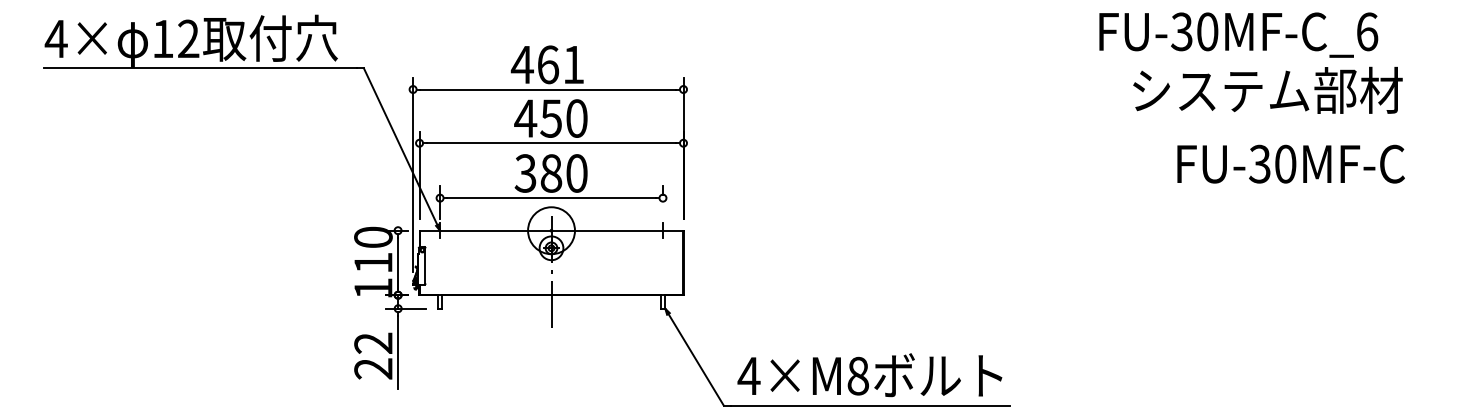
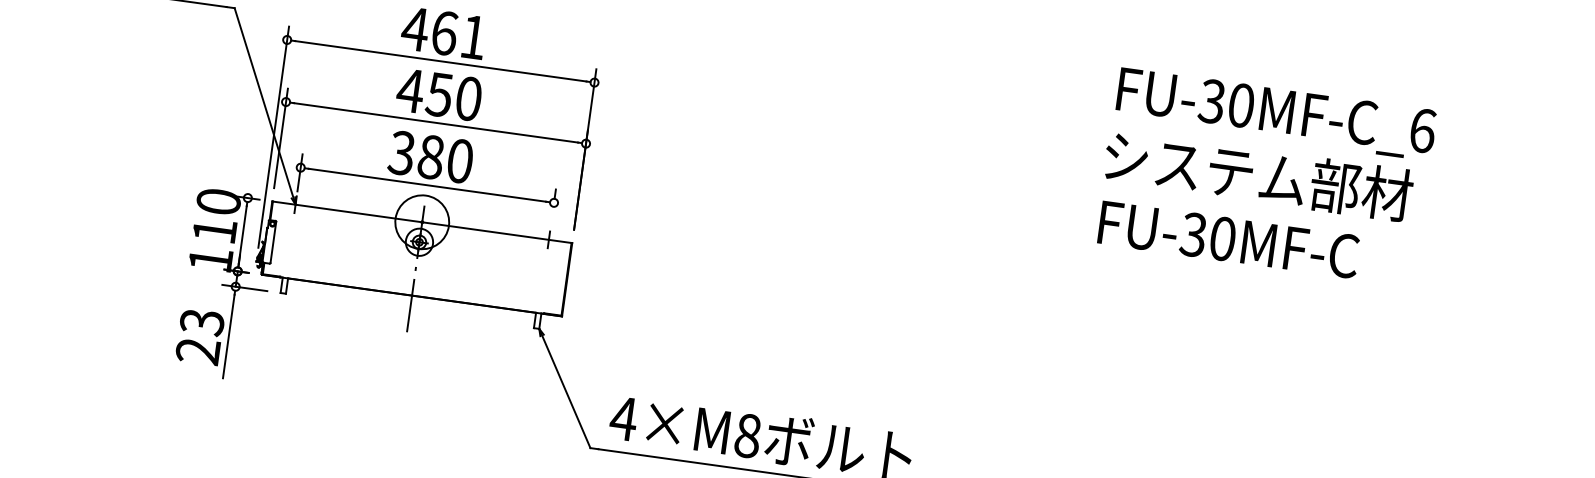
text: (1238, 34) -> (1276, 113), moved
text: (1290, 163) -> (1228, 238), moved
text: (373, 343) -> (202, 322), 22 -> 23

